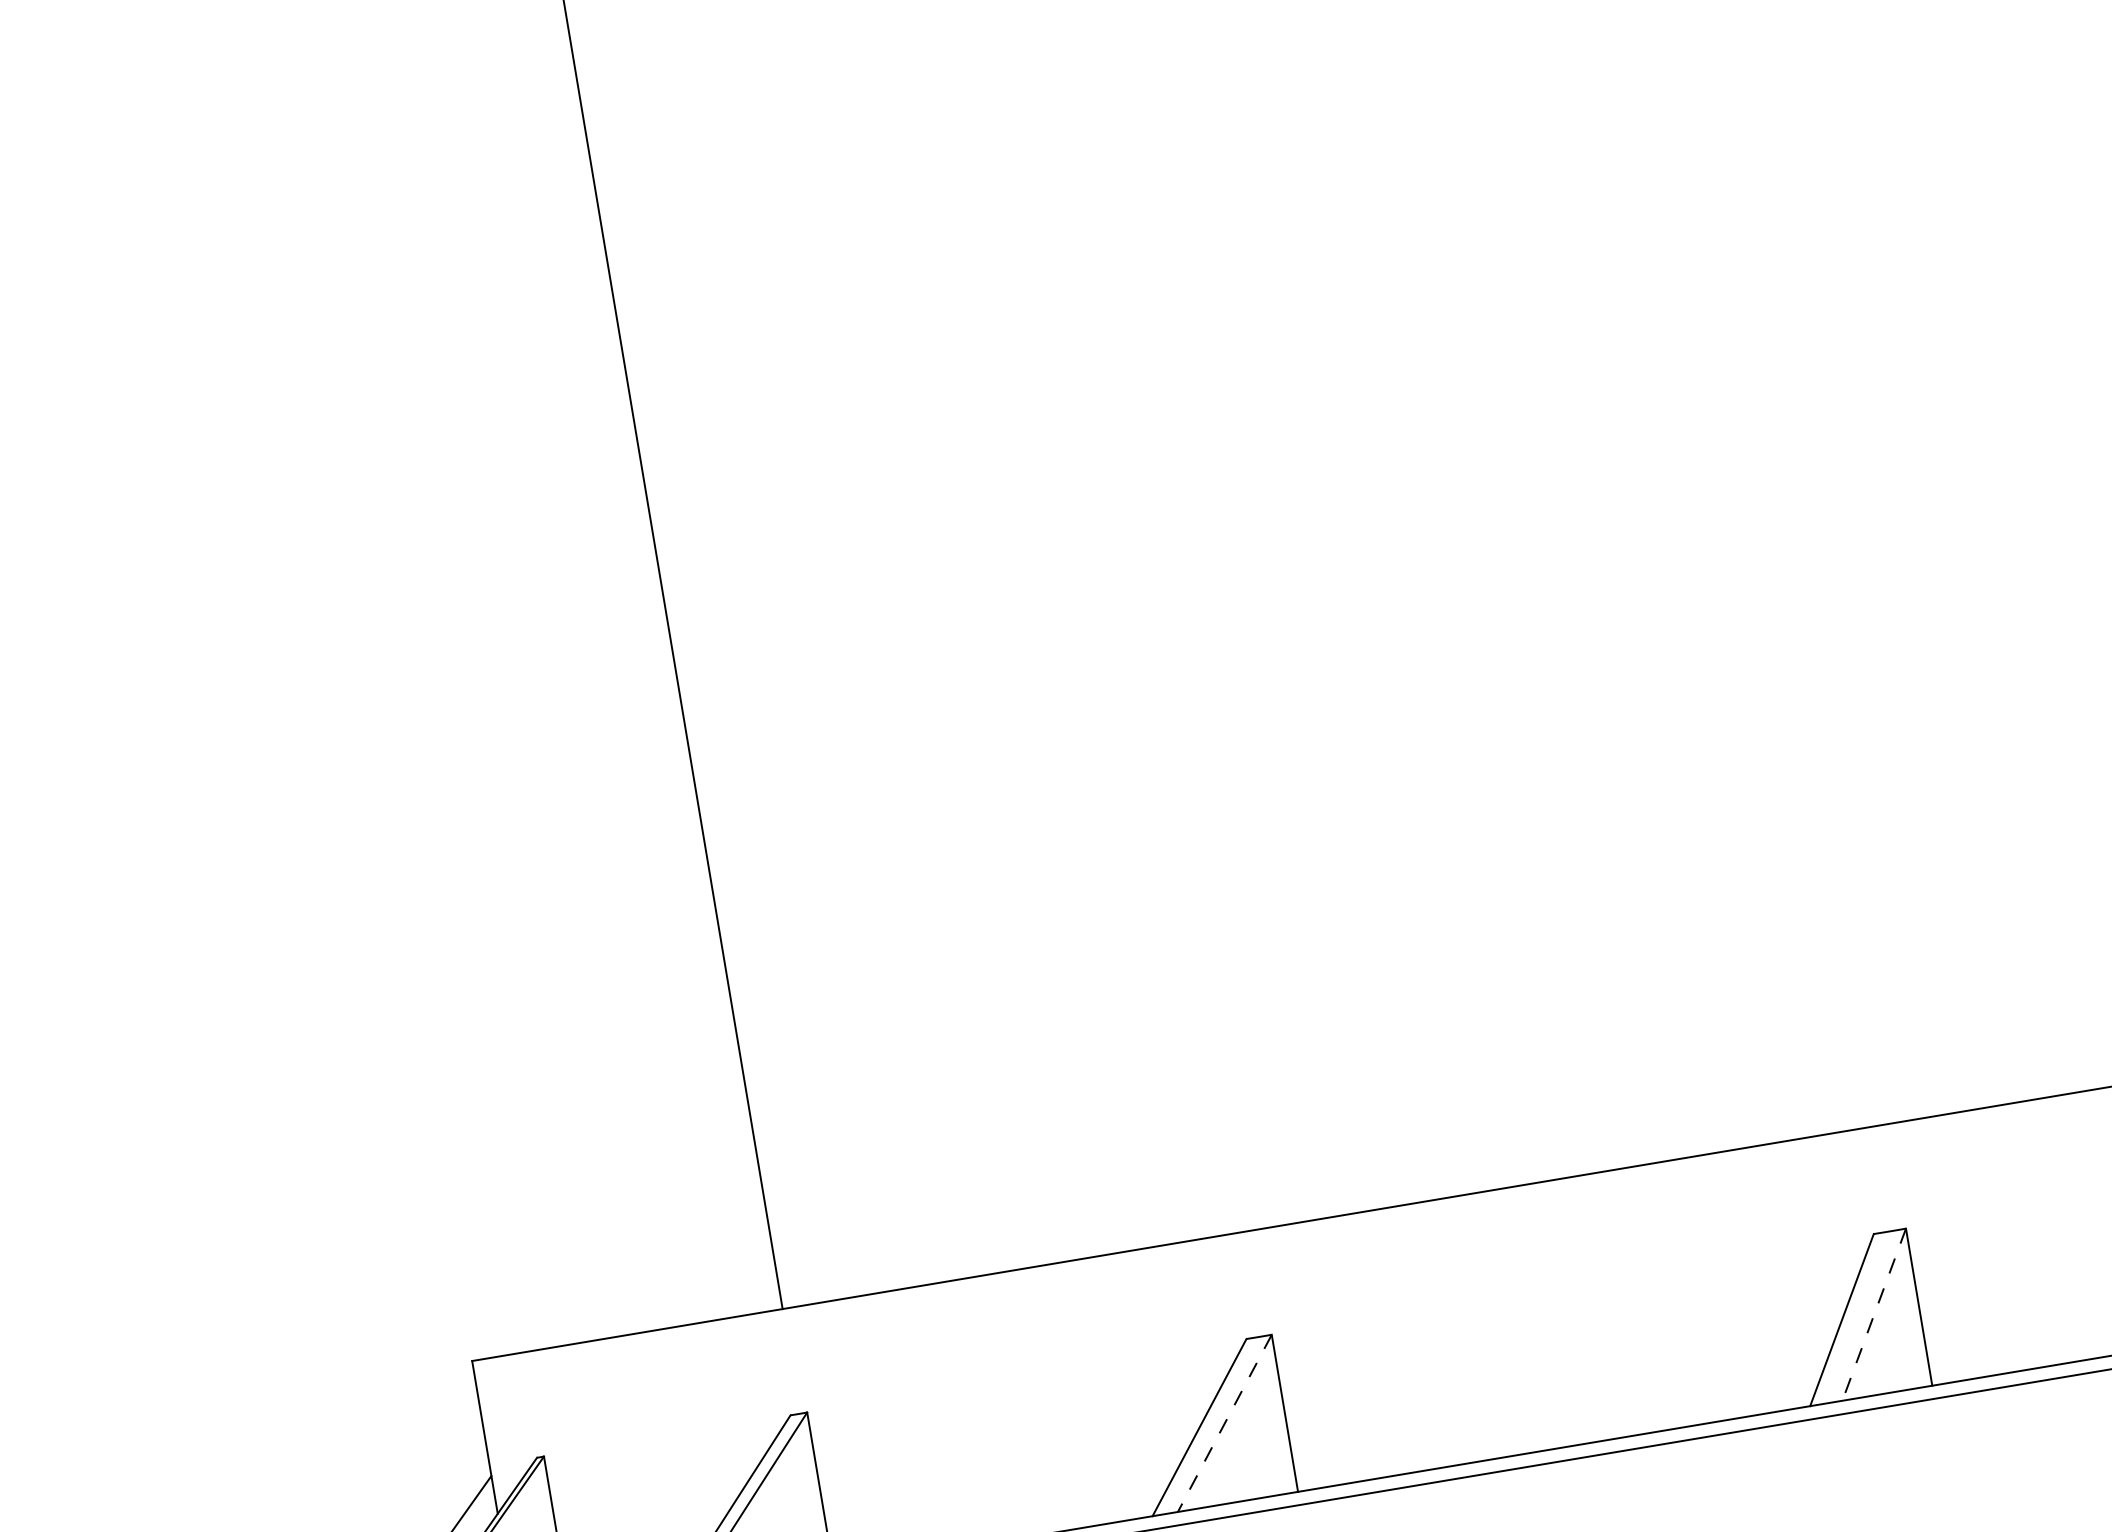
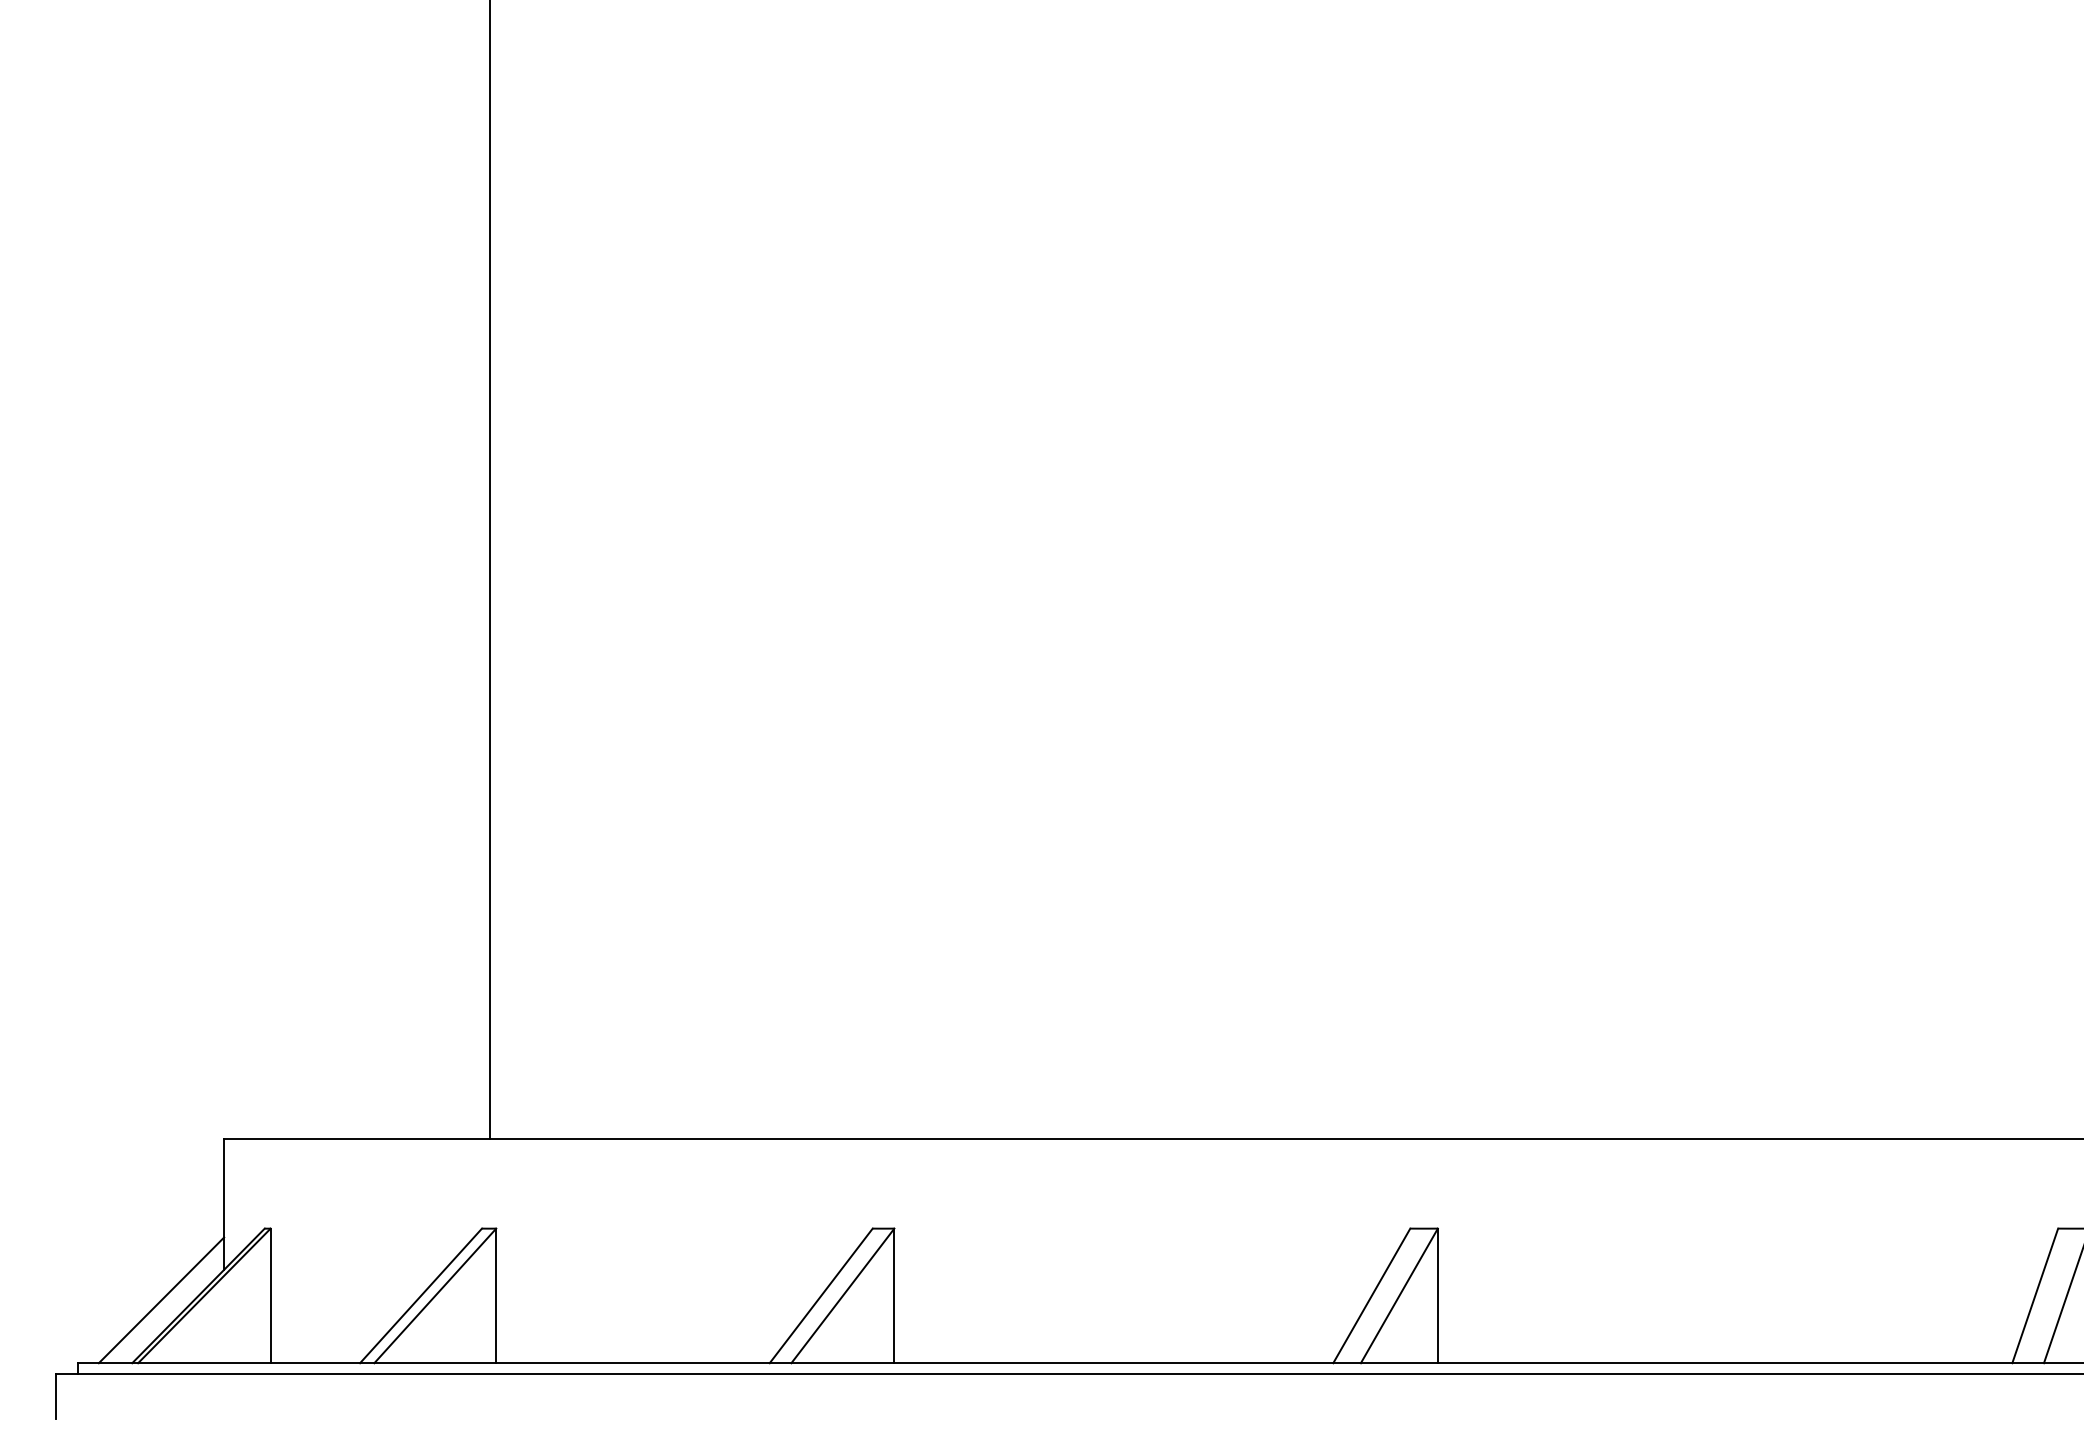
line: (1874, 1314) -> (1399, 1295), dashed -> solid
line: (1224, 1422) -> (842, 1295), dashed -> solid

